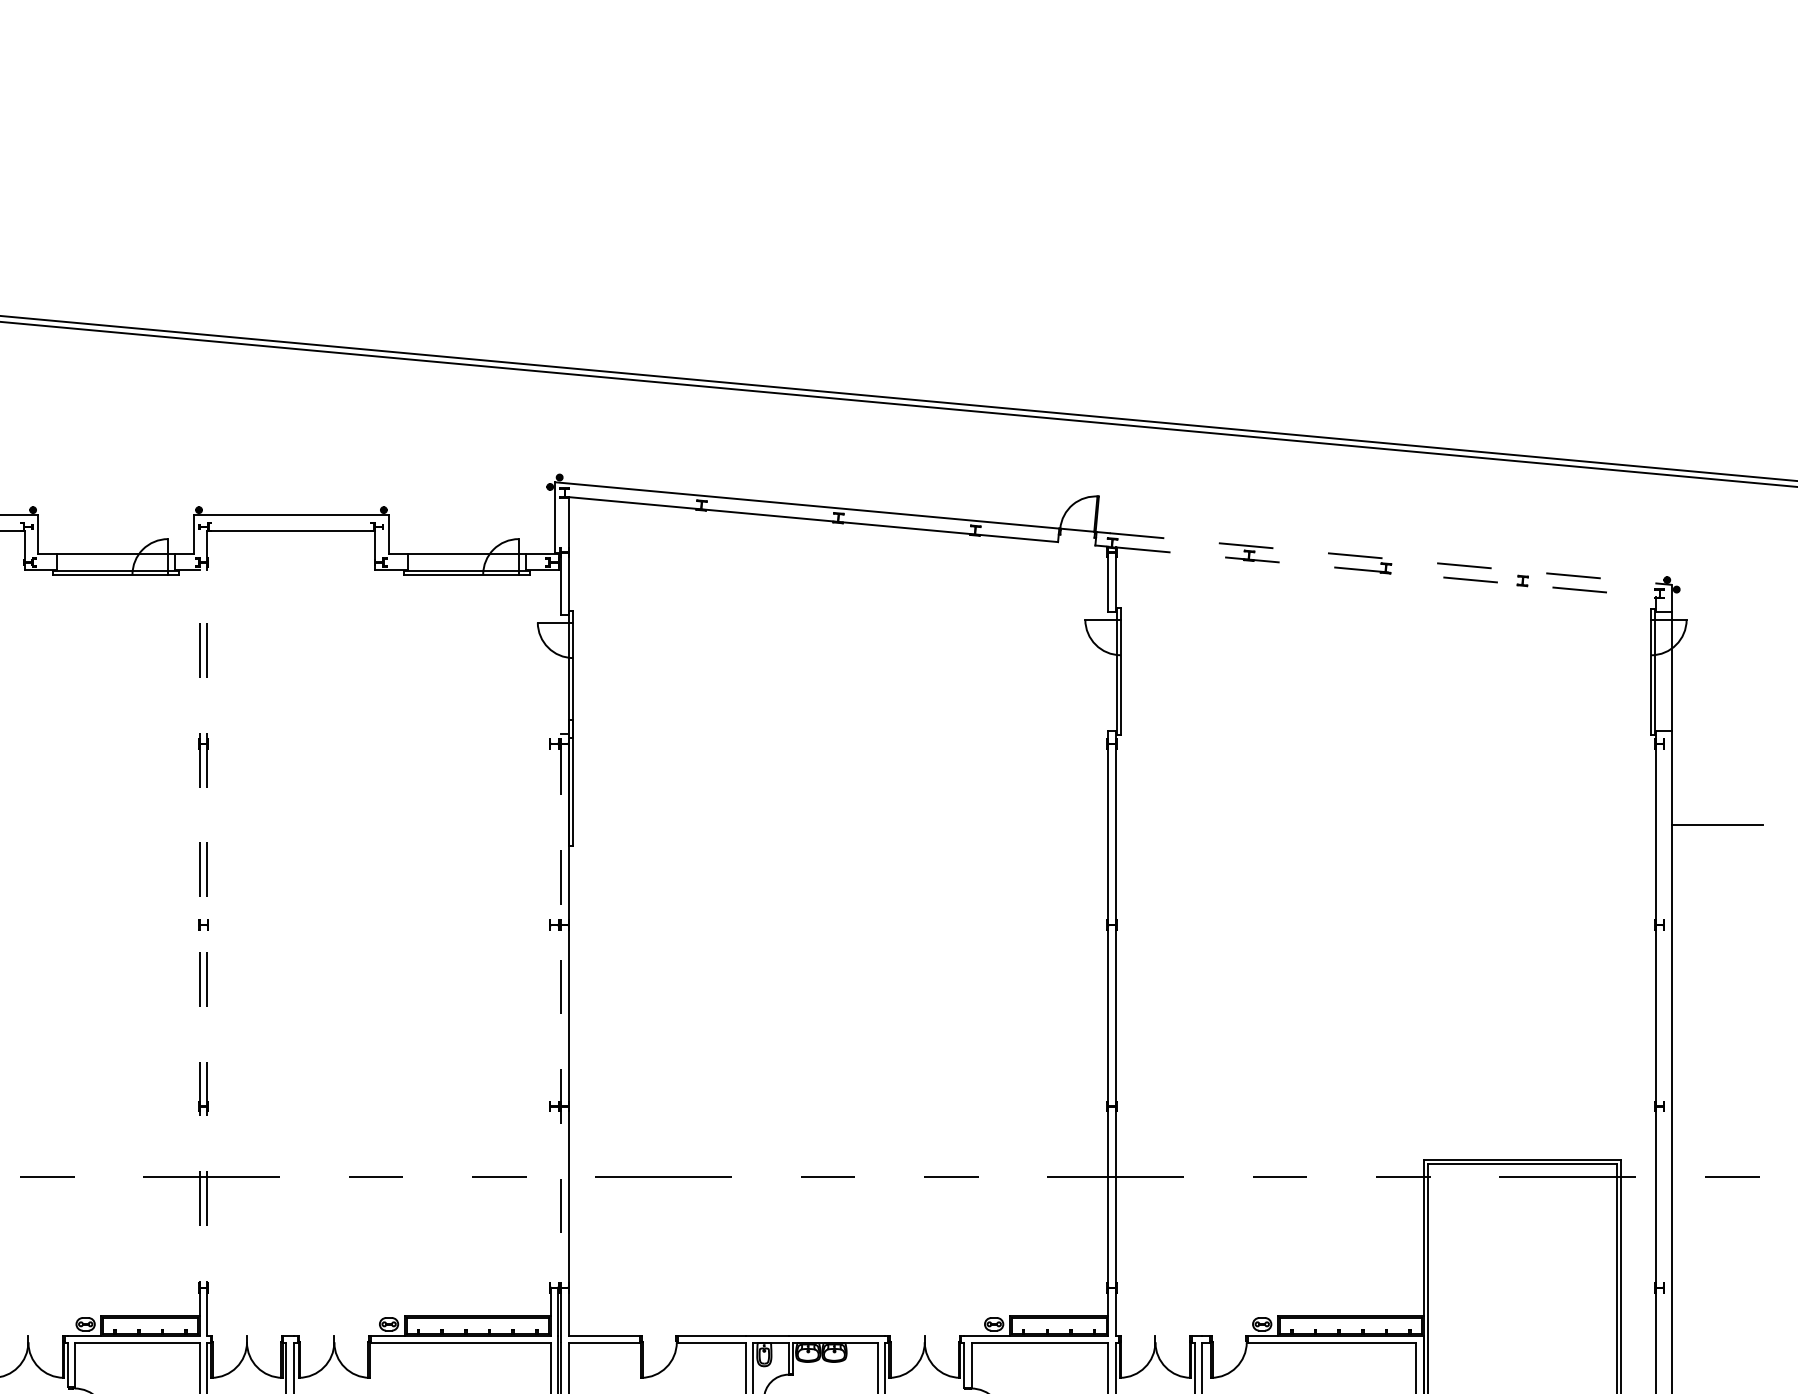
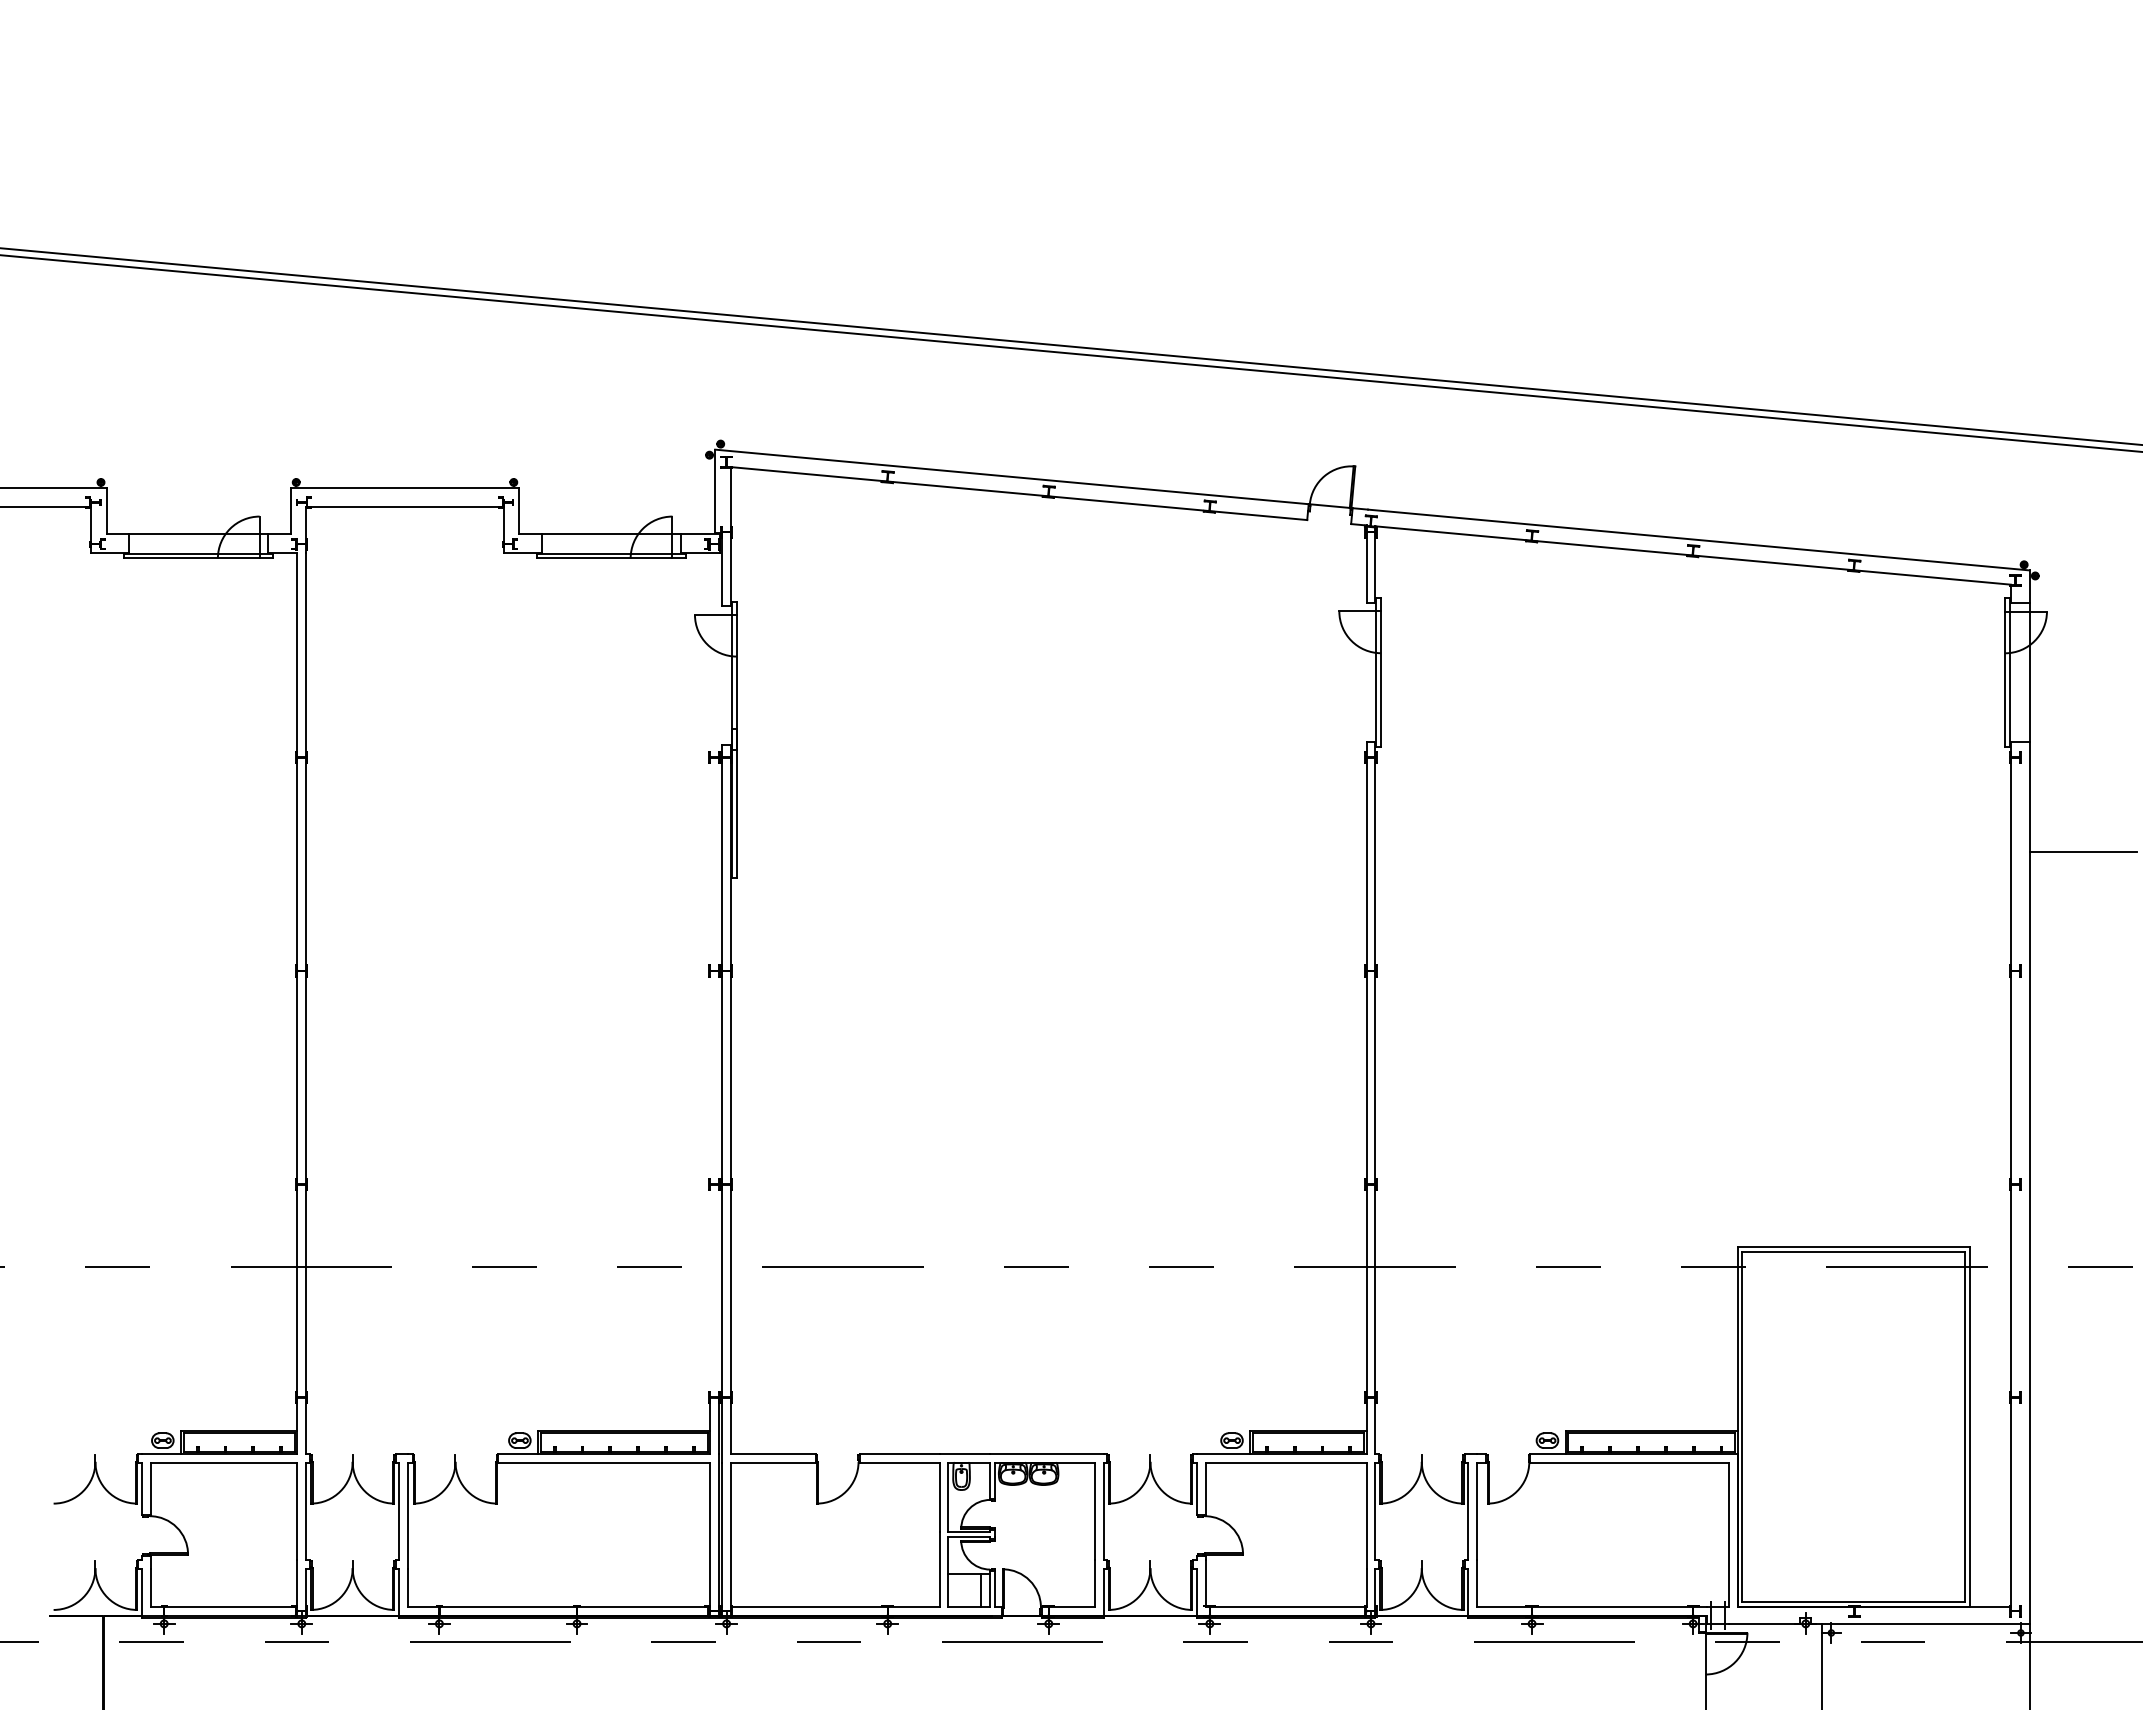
line: (1391, 559) -> (1699, 540), dashed -> solid
line: (1386, 572) -> (1693, 555), dashed -> solid
line: (200, 952) -> (297, 1003), dashed -> solid
line: (207, 952) -> (306, 1003), dashed -> solid
line: (561, 1038) -> (722, 1104), dashed -> solid

